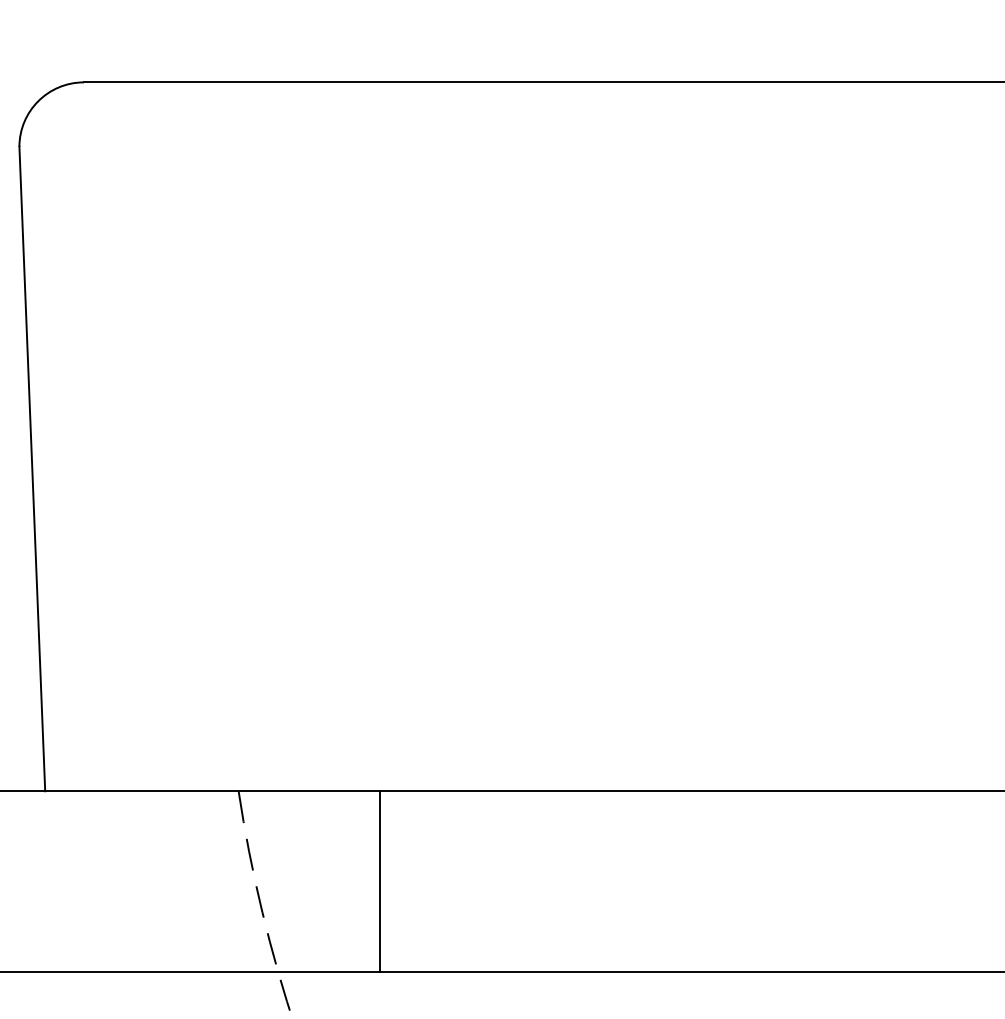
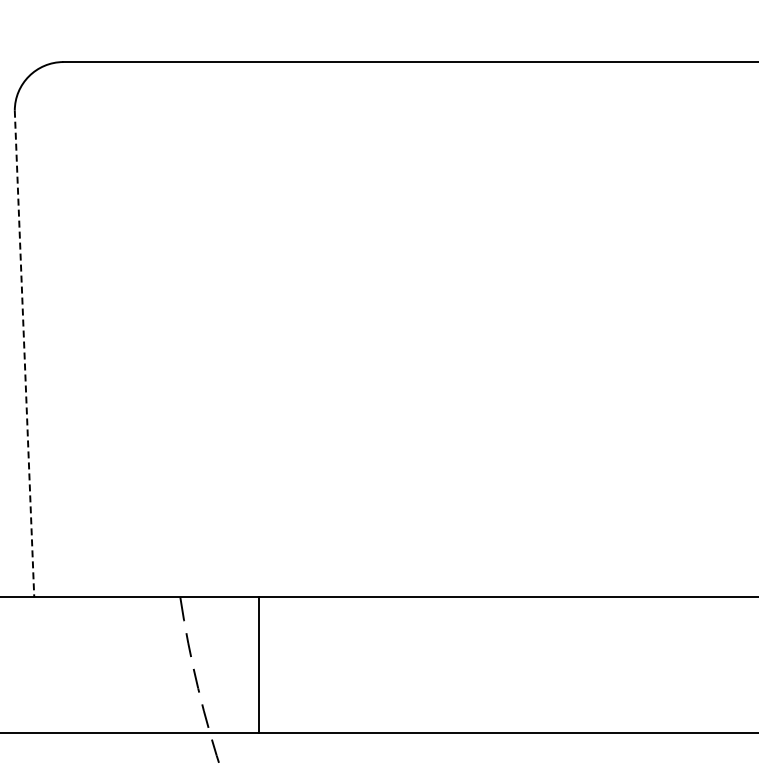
line: (32, 469) -> (24, 354), solid -> dashed
line: (380, 881) -> (259, 665), moved

